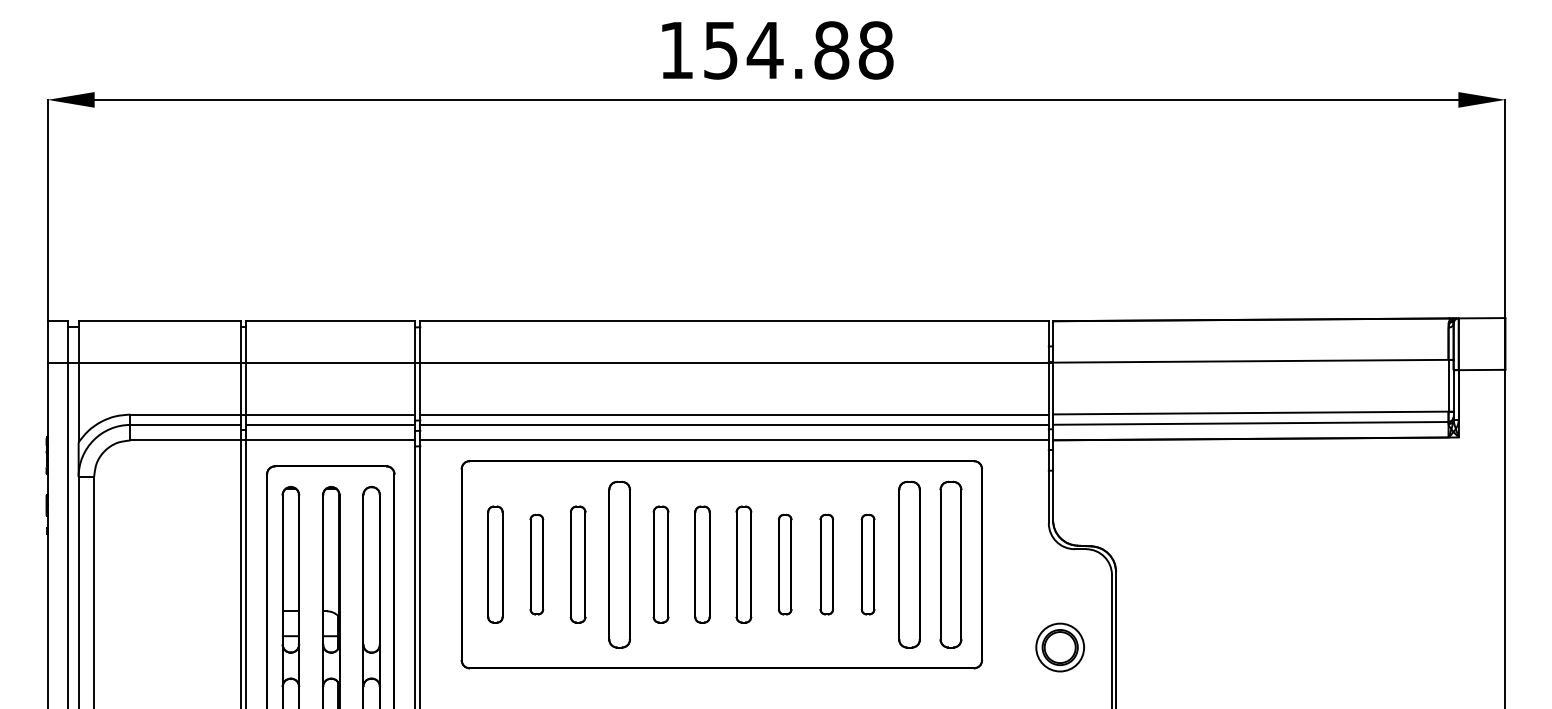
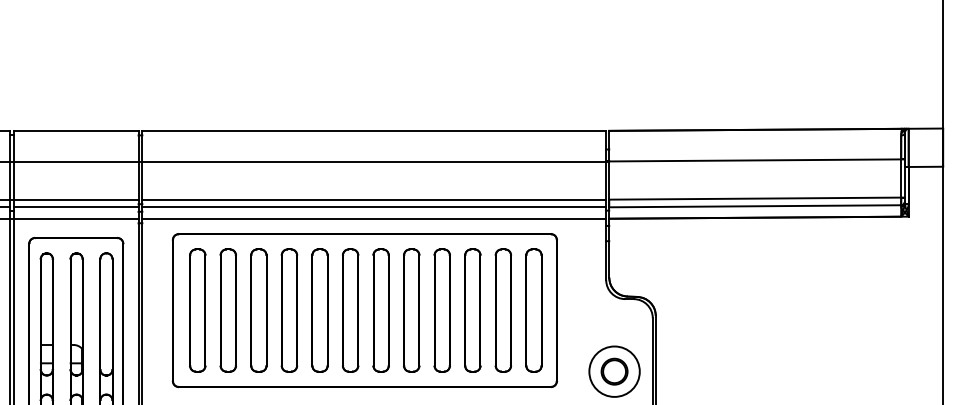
part: (495, 564) -> (197, 310), size x1.43
part: (536, 564) -> (228, 310), size x1.67
part: (577, 564) -> (258, 310), size x1.43
part: (660, 564) -> (319, 310), size x1.43
part: (702, 564) -> (350, 310), size x1.43
part: (743, 564) -> (380, 310), size x1.43
part: (784, 564) -> (411, 310), size x1.67
part: (826, 564) -> (442, 310), size x1.67
part: (867, 564) -> (472, 310), size x1.67
circle: (1060, 647) -> (614, 371), size x1.43

